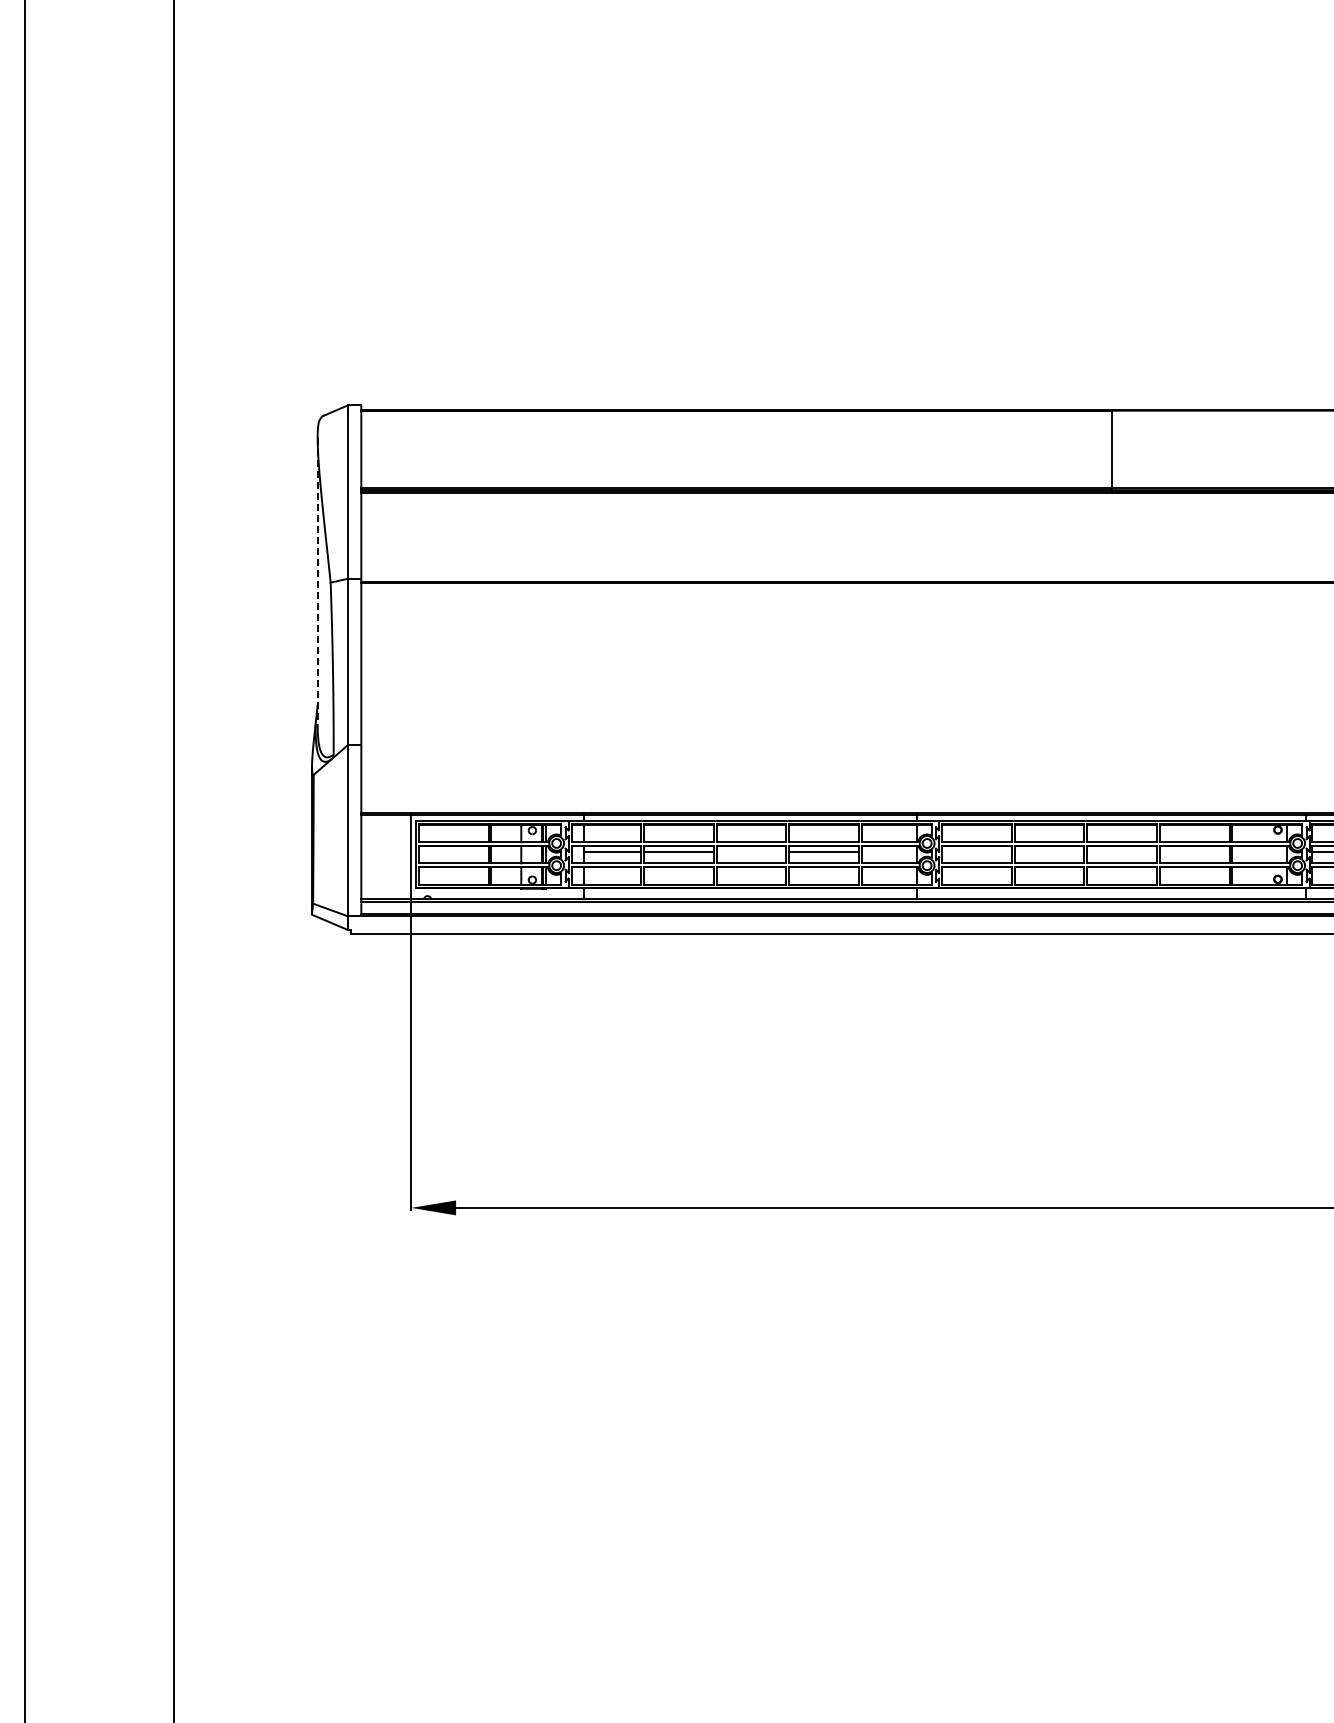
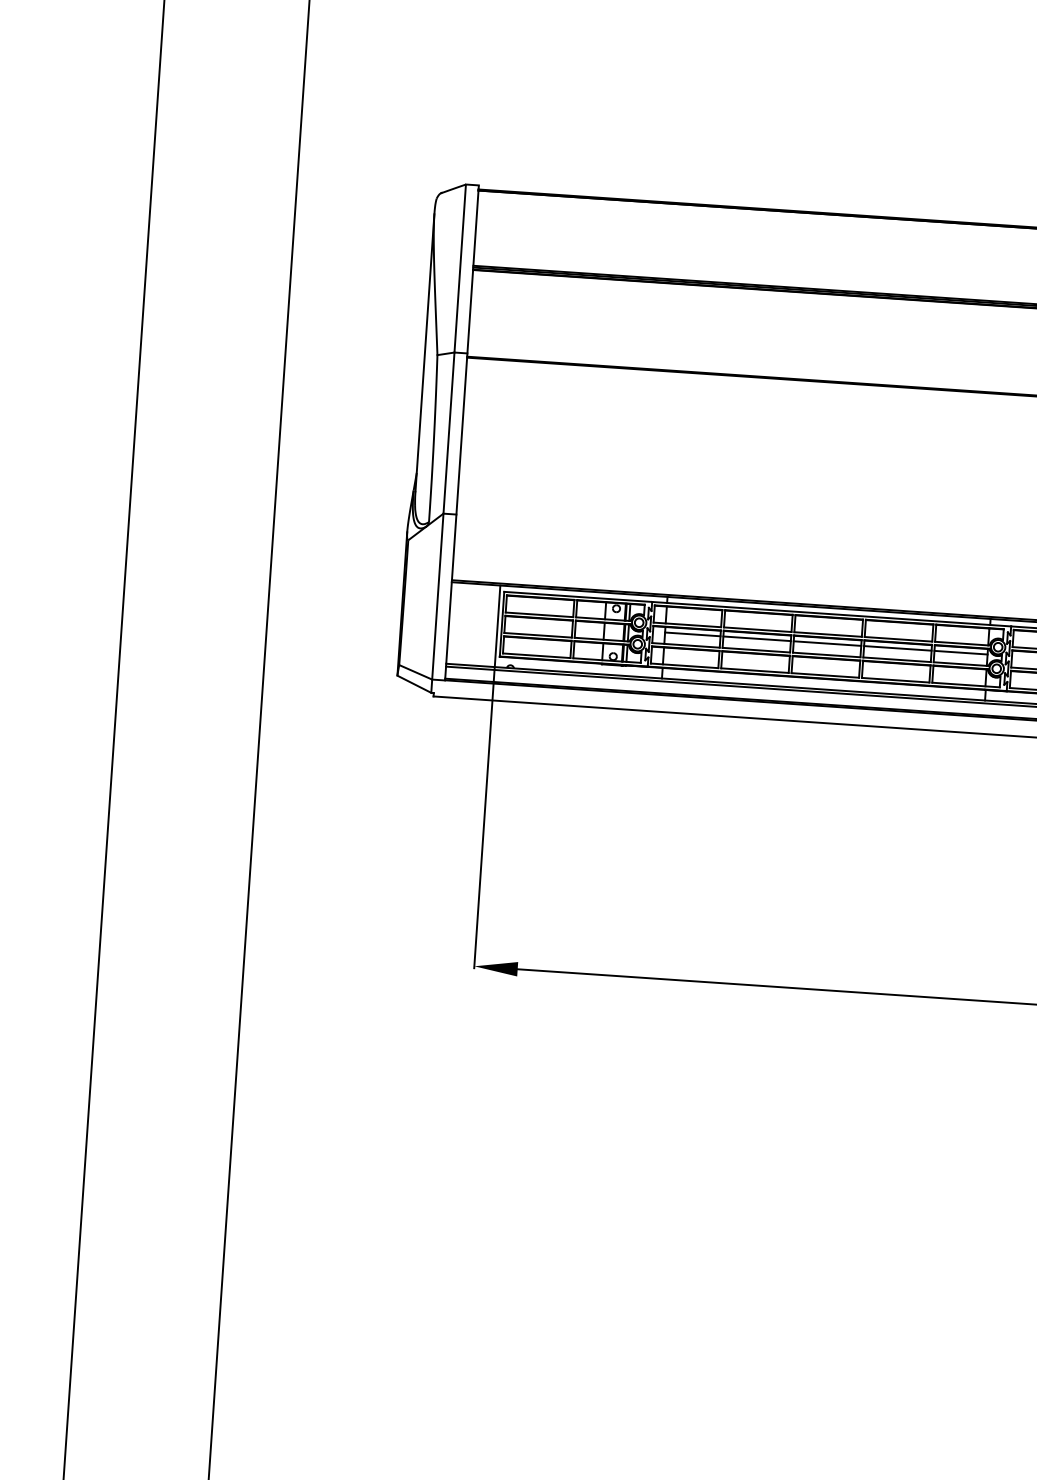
line: (317, 581) -> (424, 353), dashed -> solid
line: (751, 851) -> (827, 643), added
line: (888, 851) -> (960, 652), added

